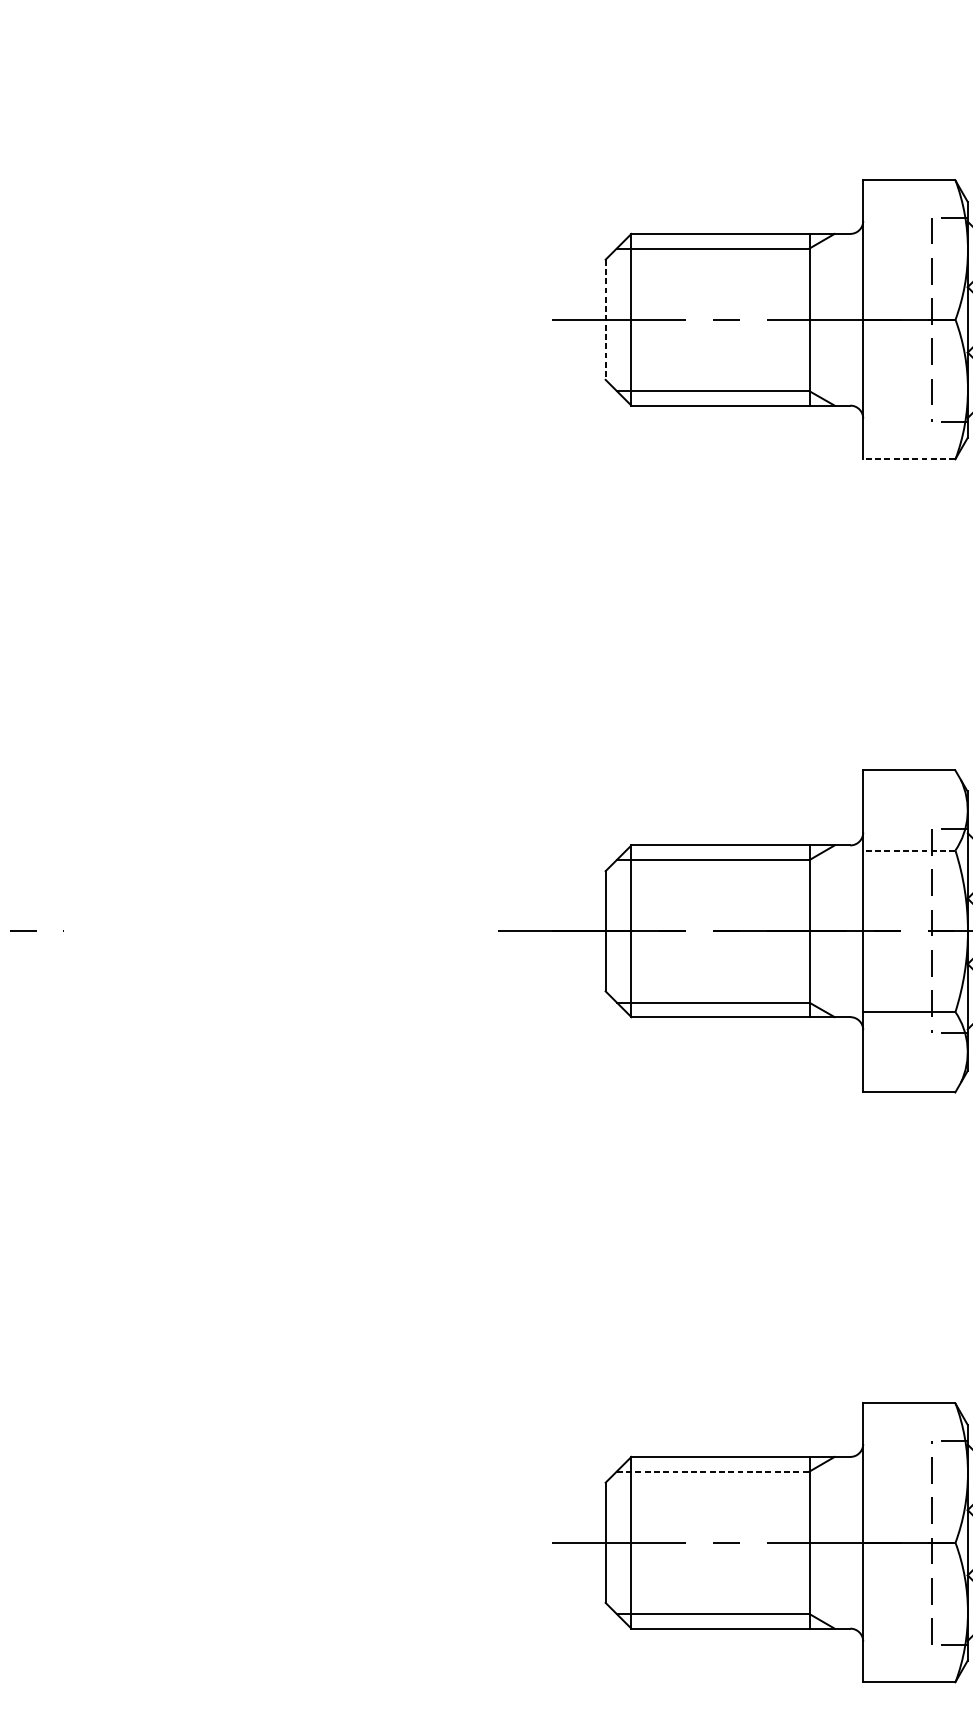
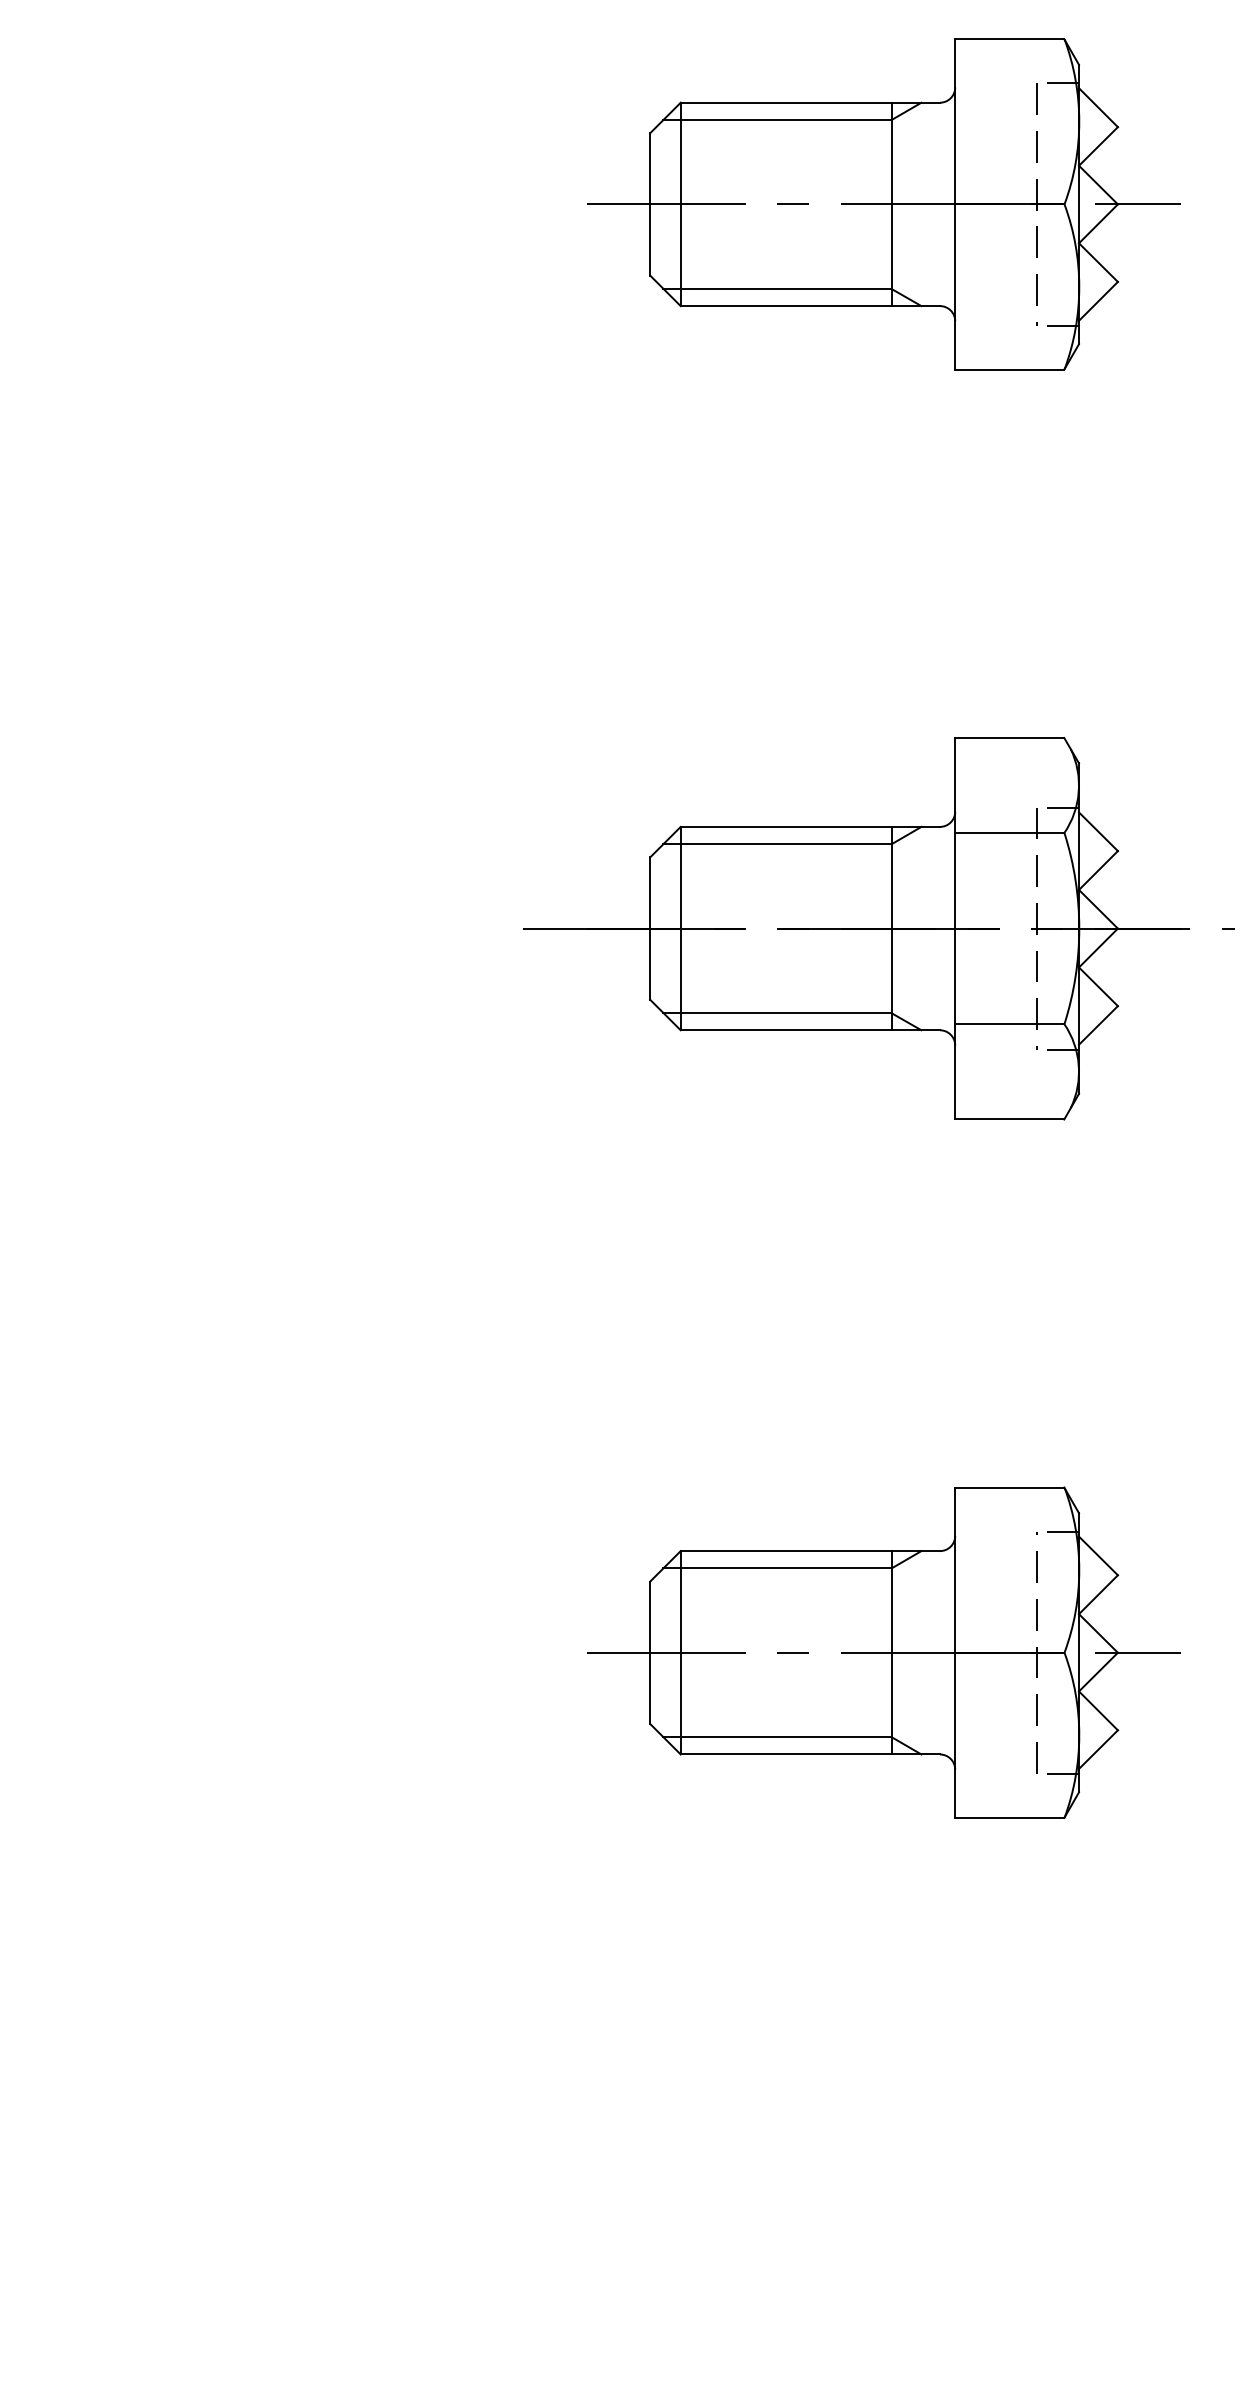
line: (605, 319) -> (650, 204), dashed -> solid
line: (909, 459) -> (1009, 369), dashed -> solid
line: (909, 850) -> (1009, 833), dashed -> solid
line: (713, 1471) -> (778, 1568), dashed -> solid

